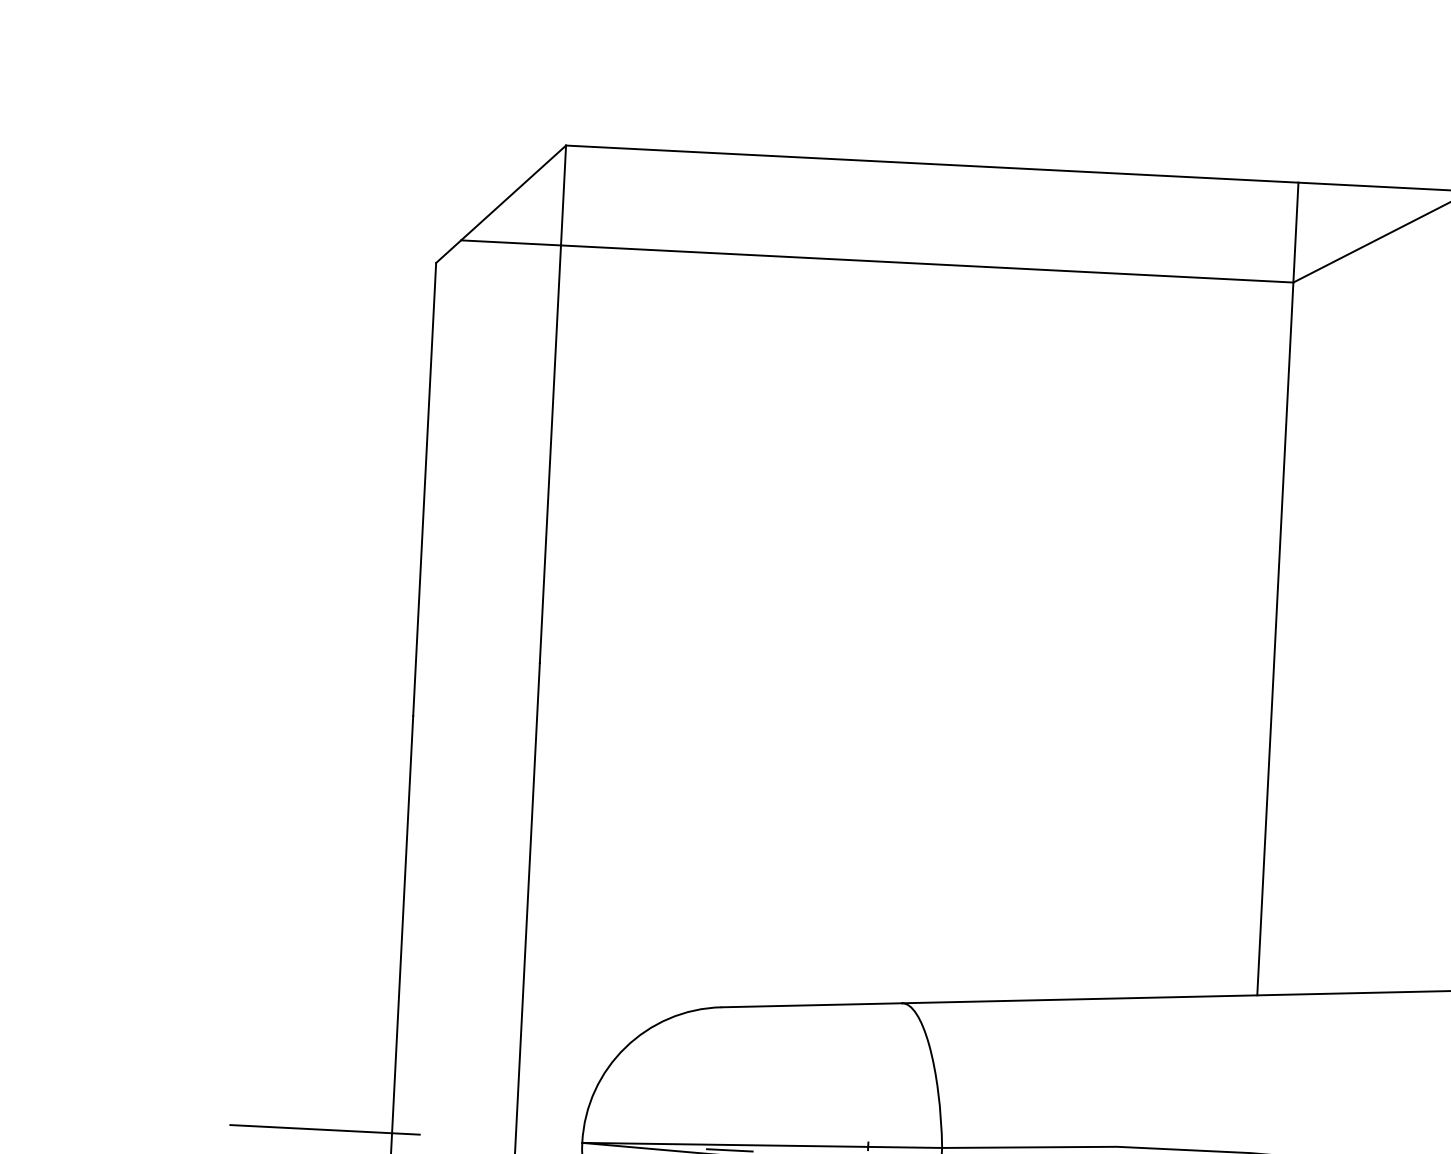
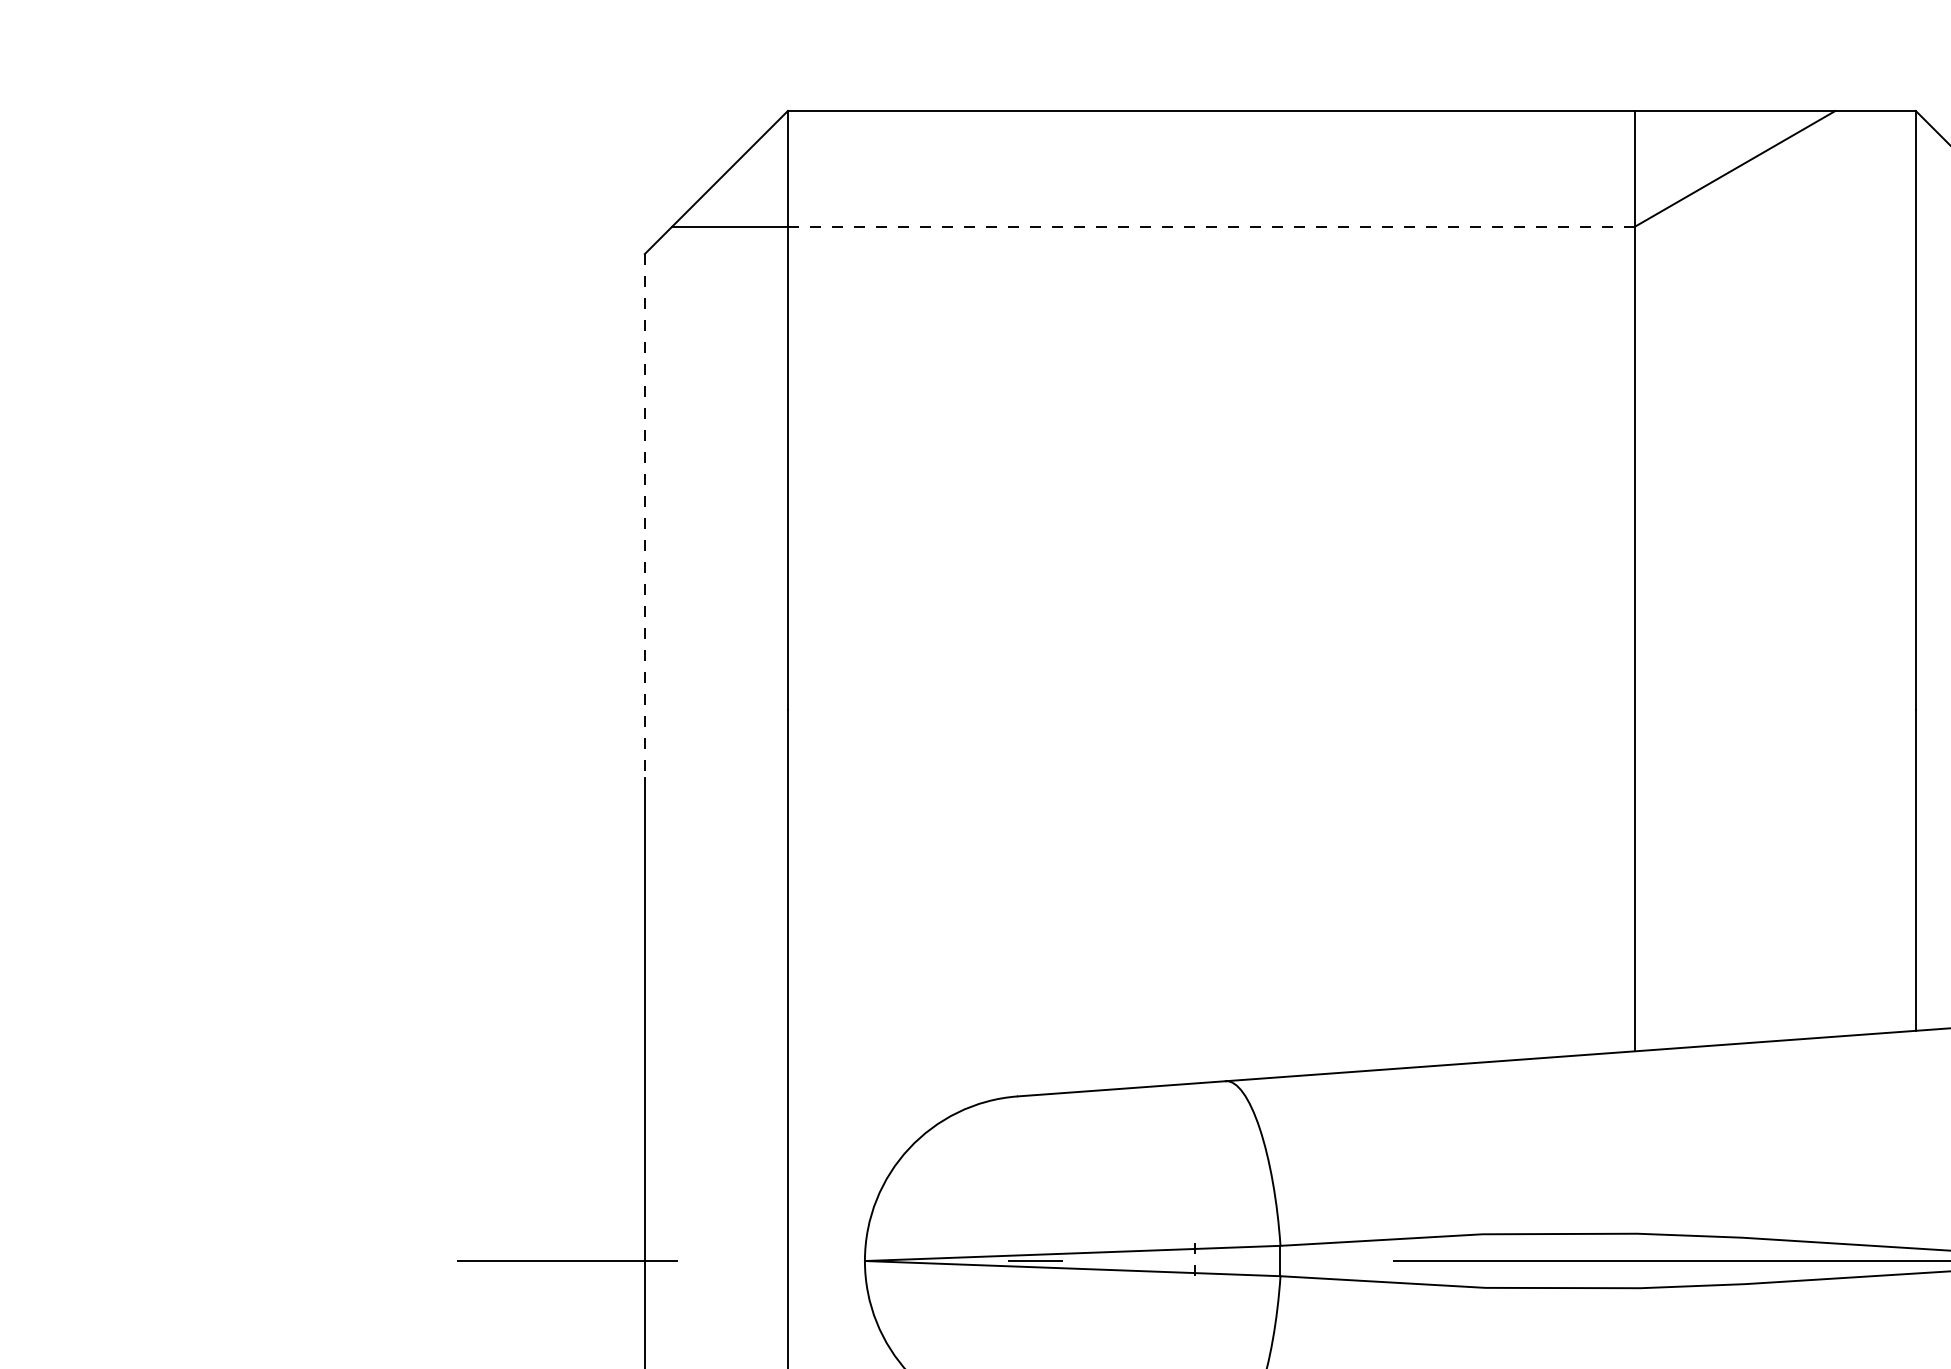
line: (927, 263) -> (1211, 226), solid -> dashed
line: (424, 489) -> (644, 516), solid -> dashed

